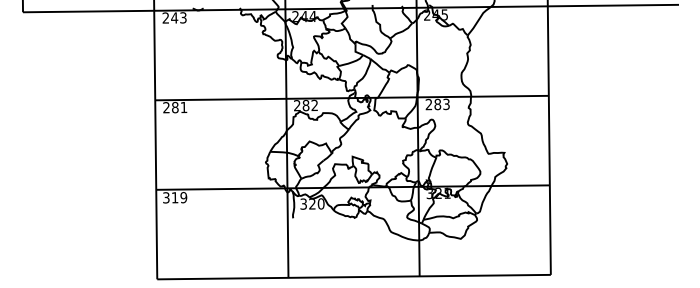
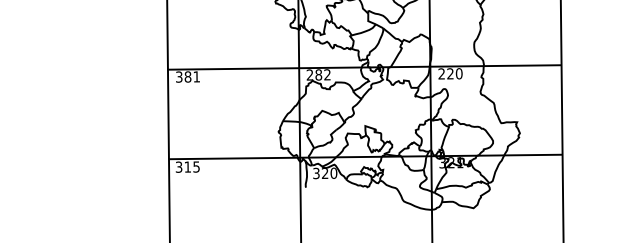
text: (441, 104) -> (454, 73), 283 -> 220
text: (166, 107) -> (179, 76), 281 -> 381
text: (183, 197) -> (196, 166), 319 -> 315

